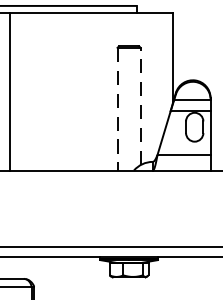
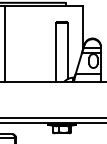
line: (140, 105) -> (67, 50), dashed -> solid
line: (117, 109) -> (56, 52), dashed -> solid

